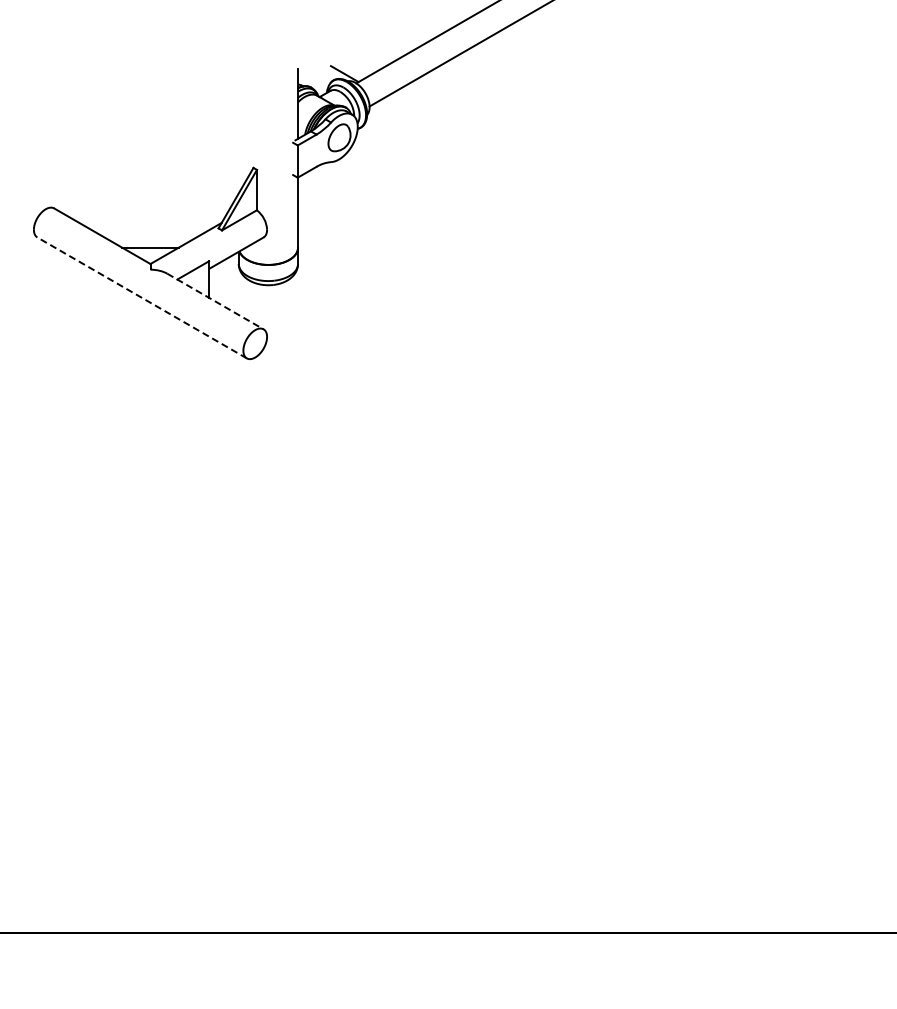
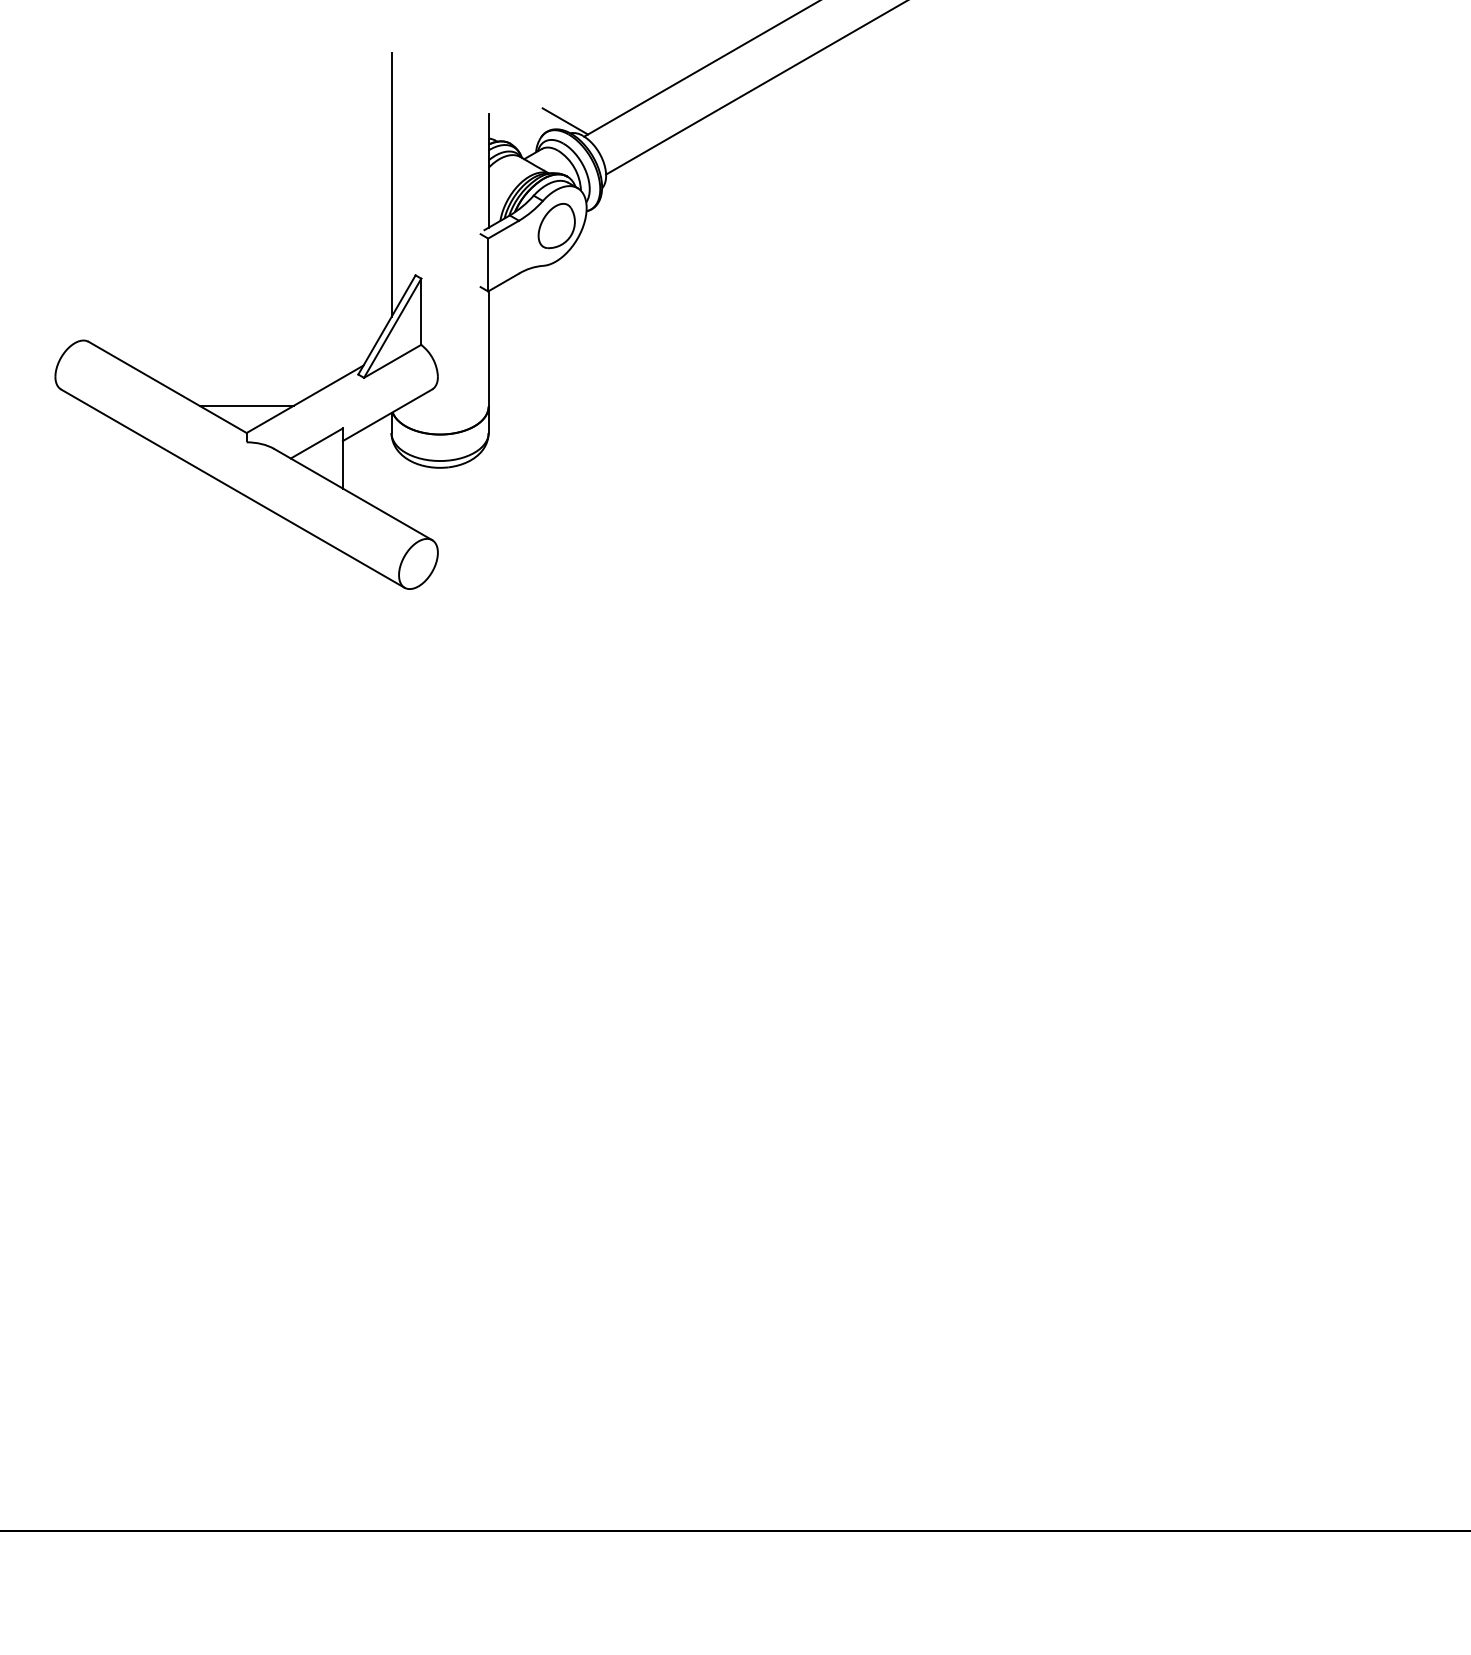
line: (238, 112) -> (391, 184), added
line: (142, 297) -> (233, 487), dashed -> solid
line: (215, 301) -> (353, 494), dashed -> solid

